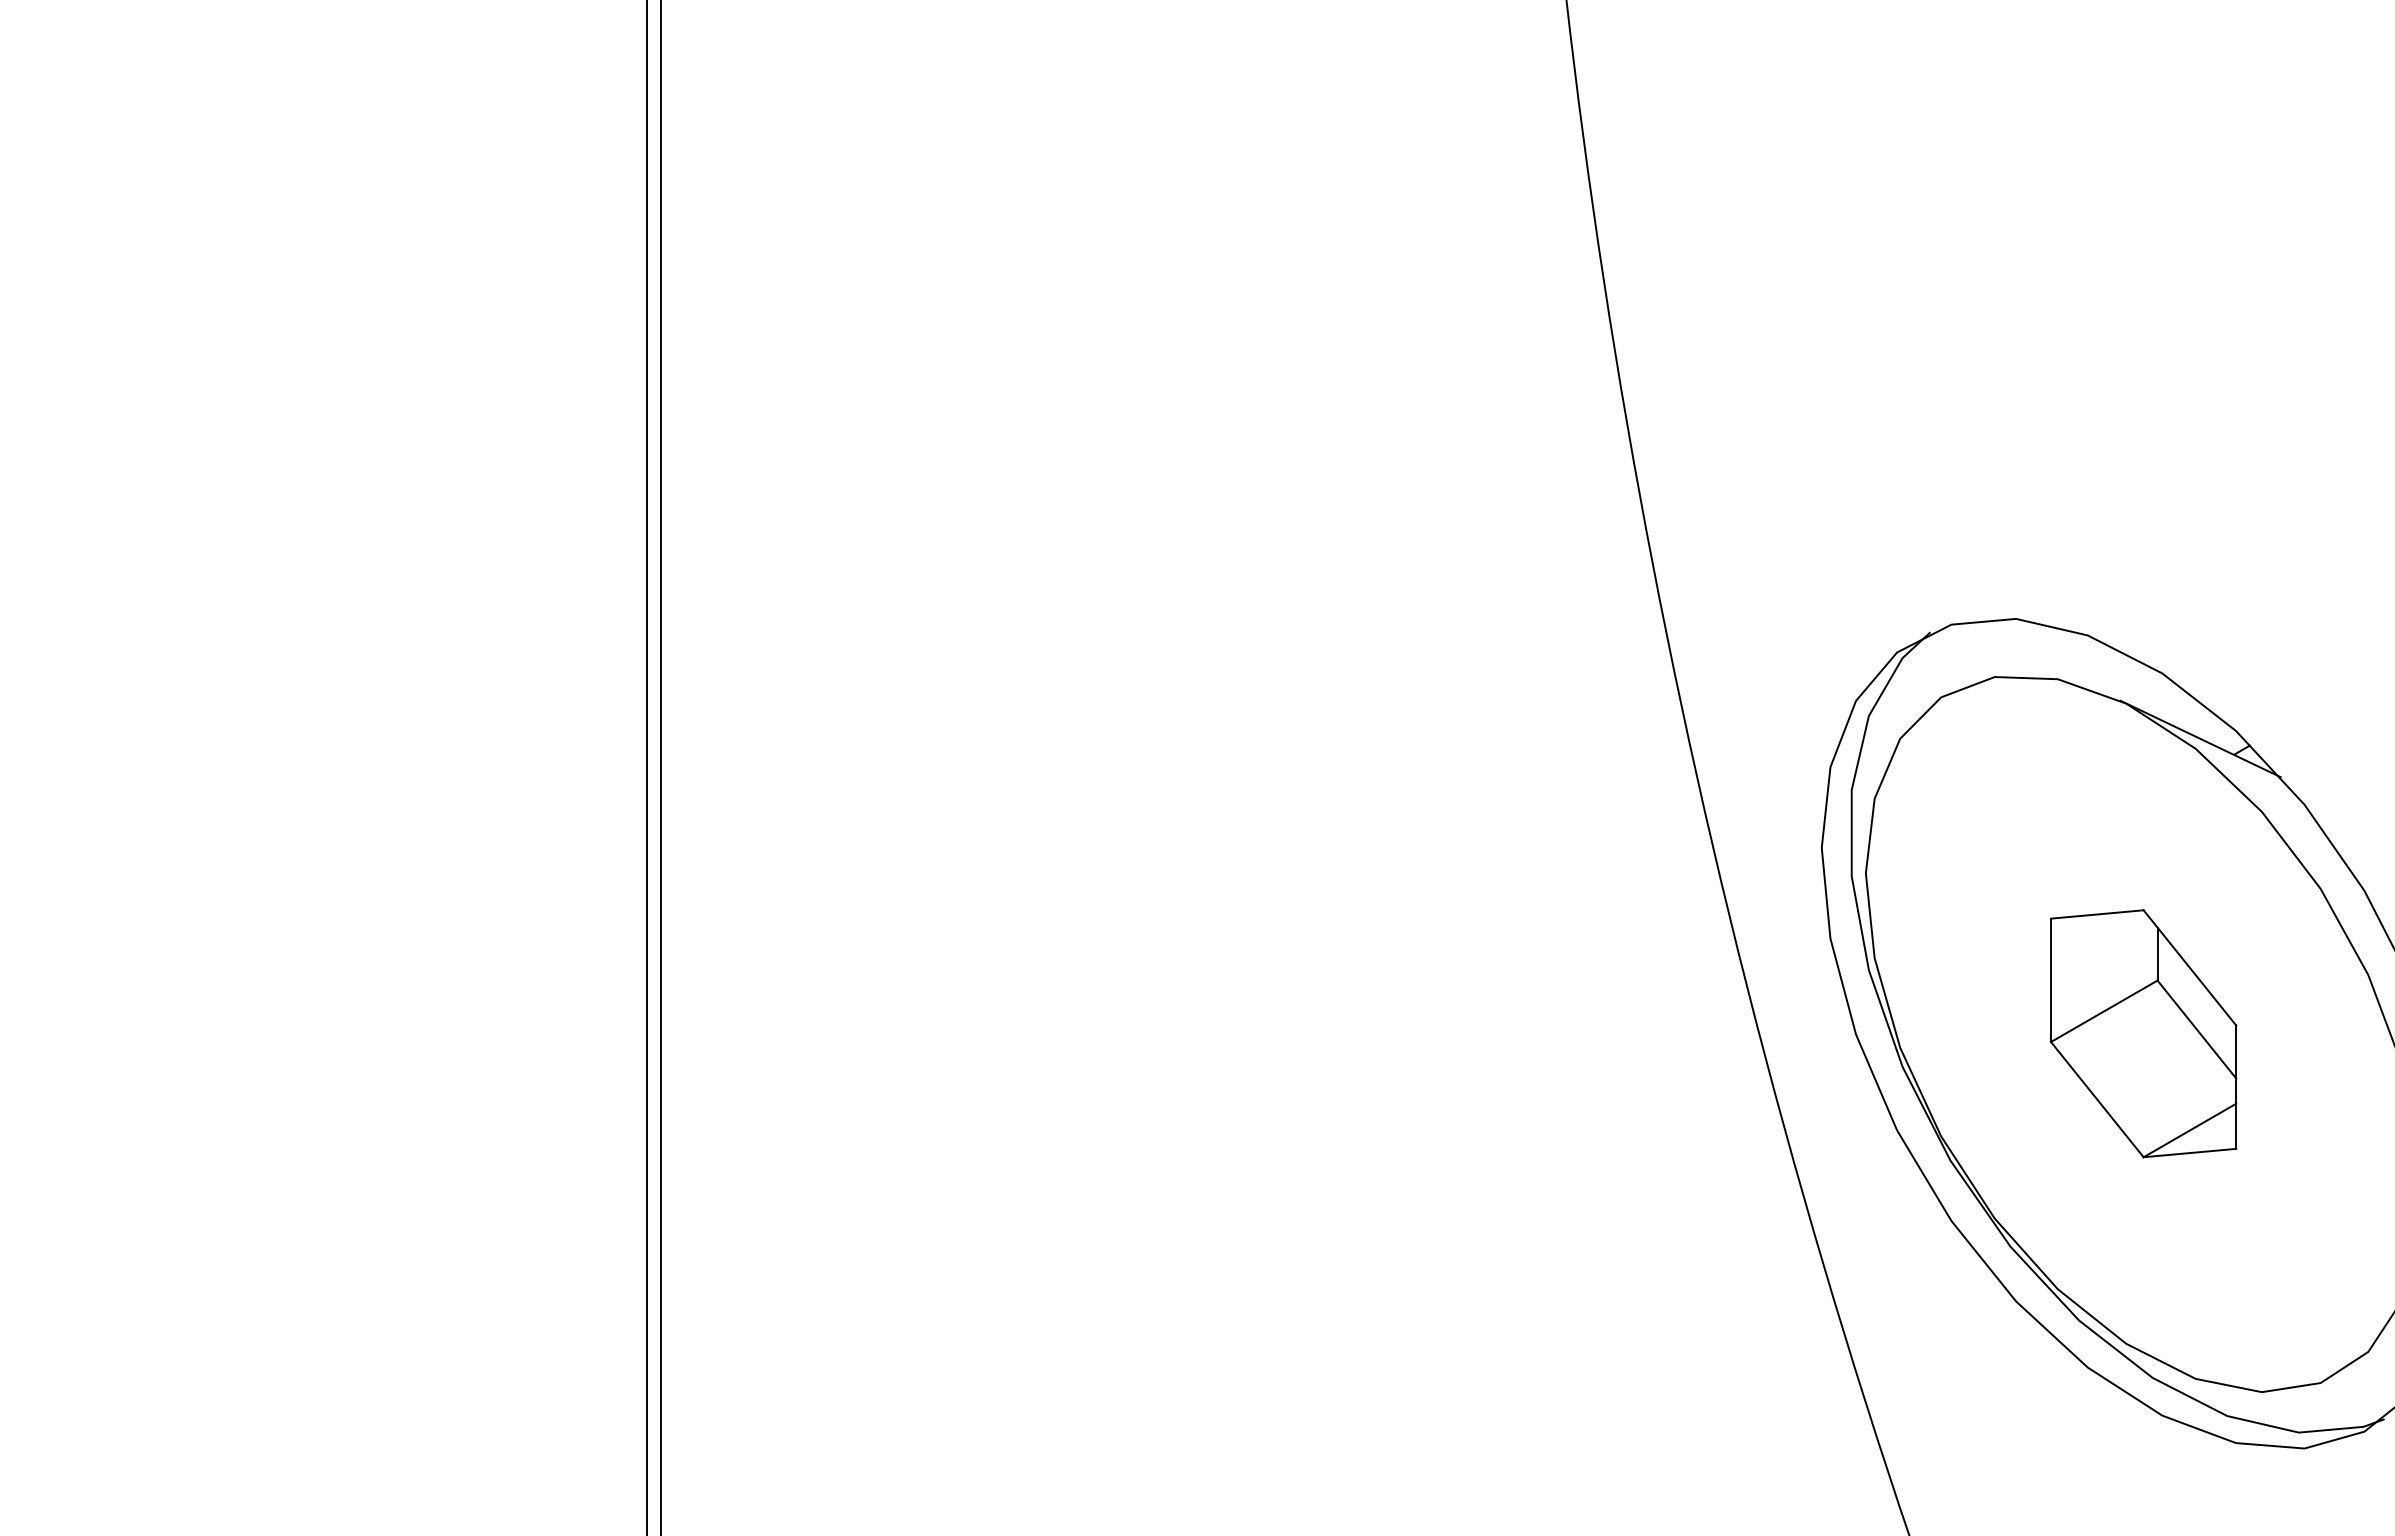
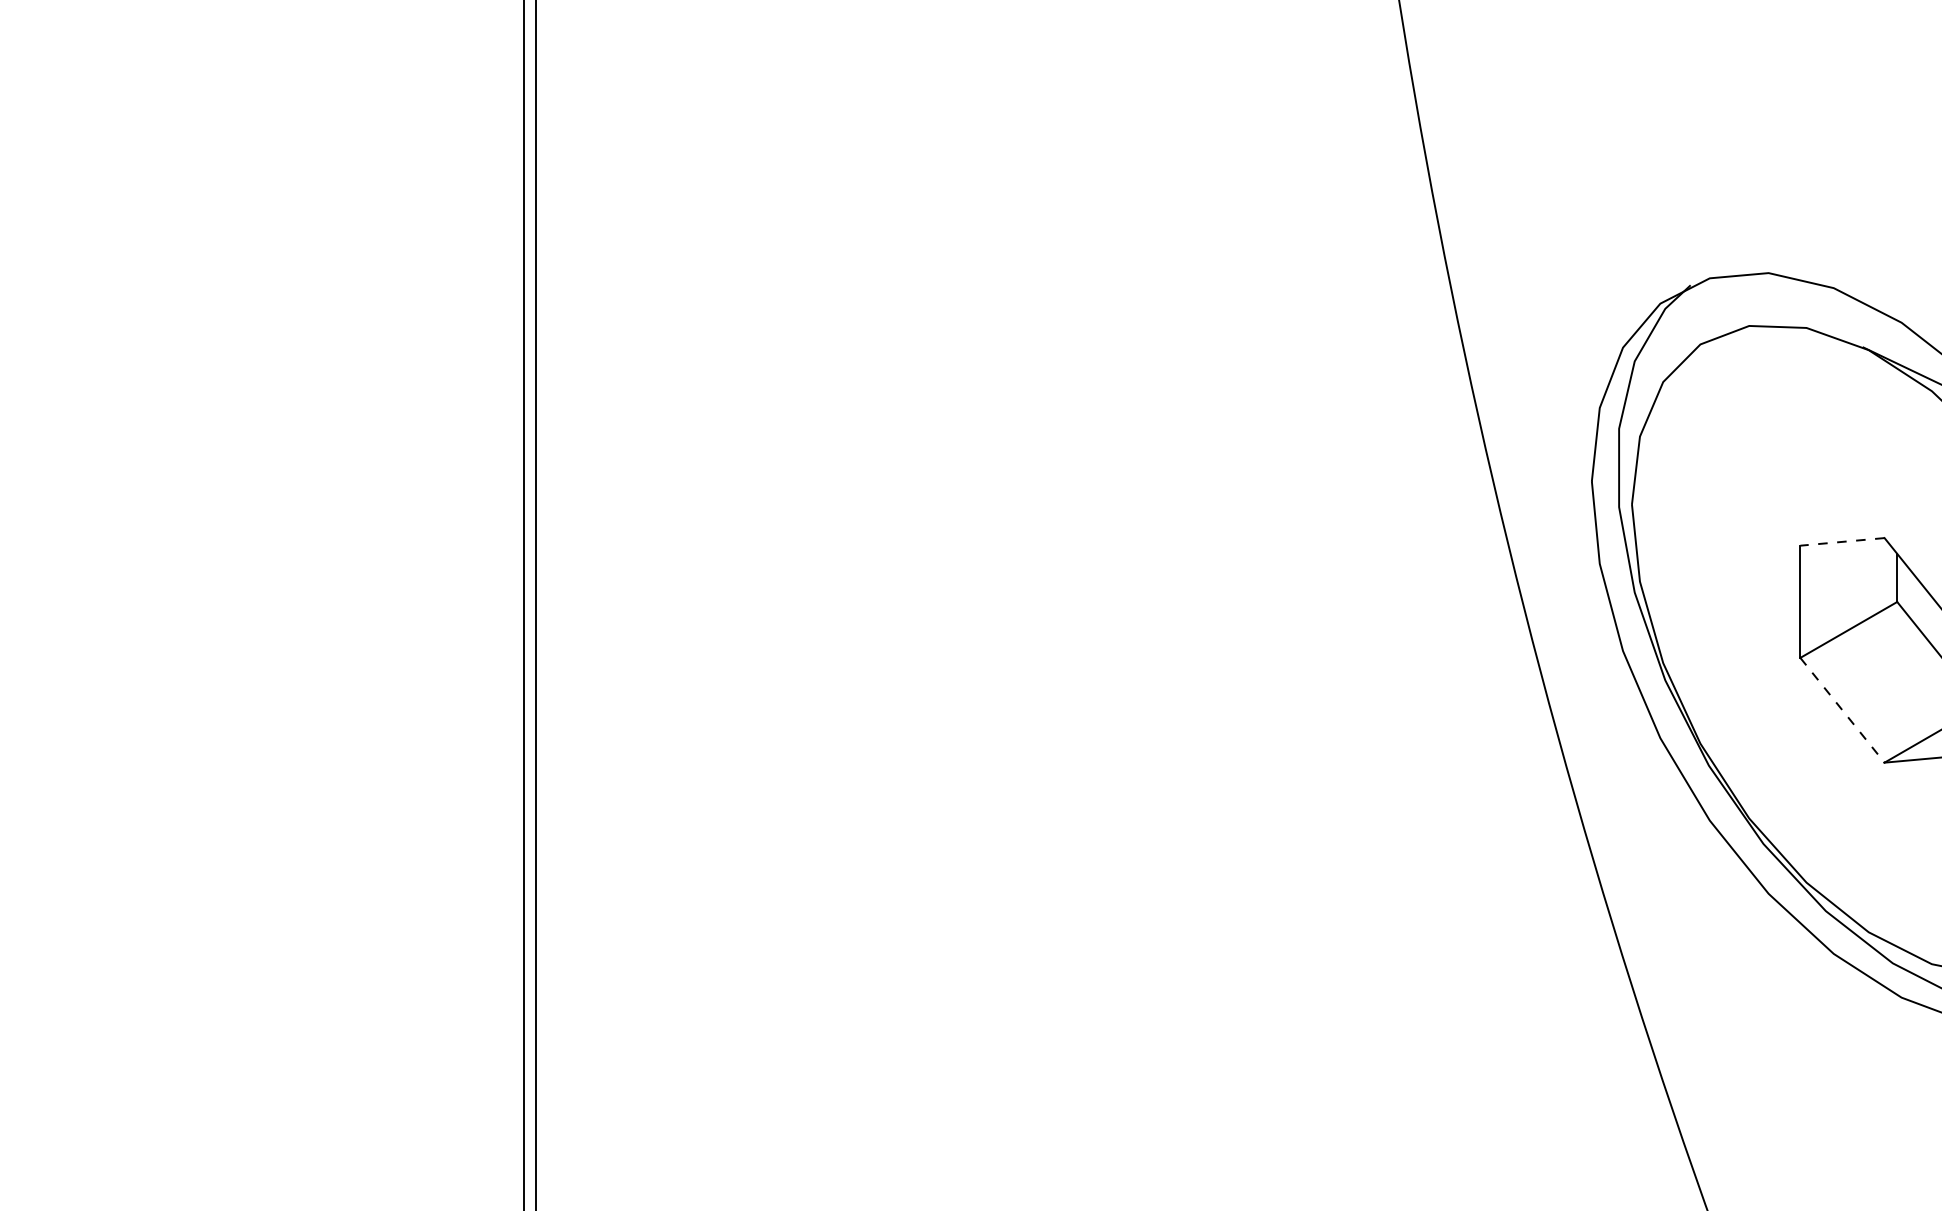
line: (2096, 914) -> (1841, 541), solid -> dashed
line: (2097, 1099) -> (1842, 710), solid -> dashed

